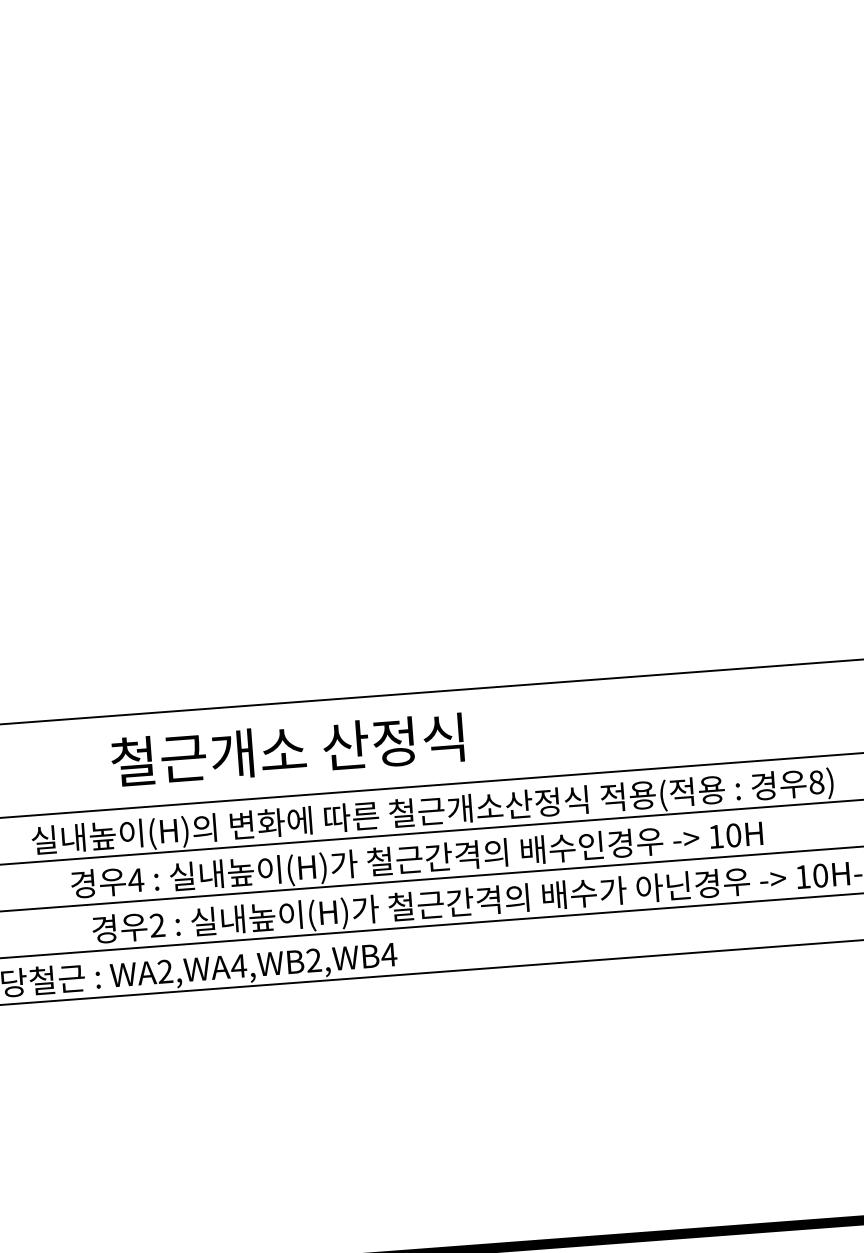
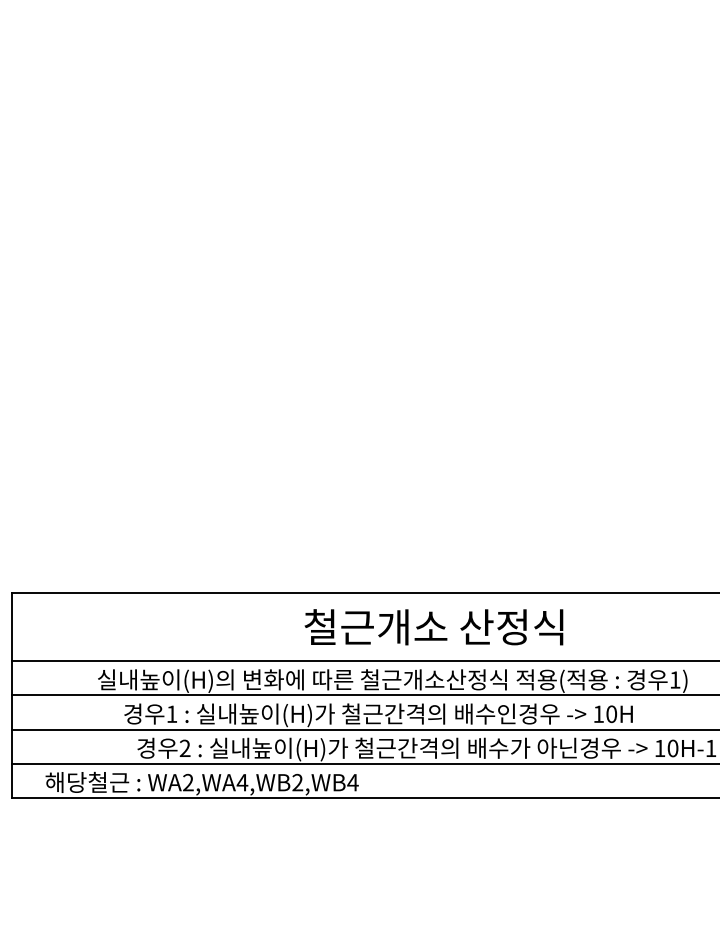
text: (286, 750) -> (433, 627), moved
text: (816, 781) -> (675, 679), 8) -> 1)
text: (135, 879) -> (171, 713), 4 -> 1

